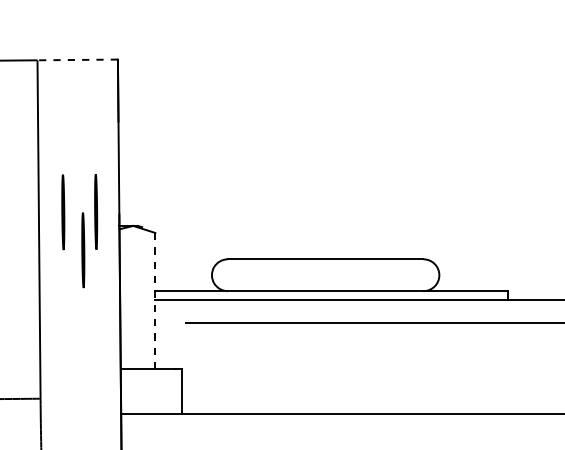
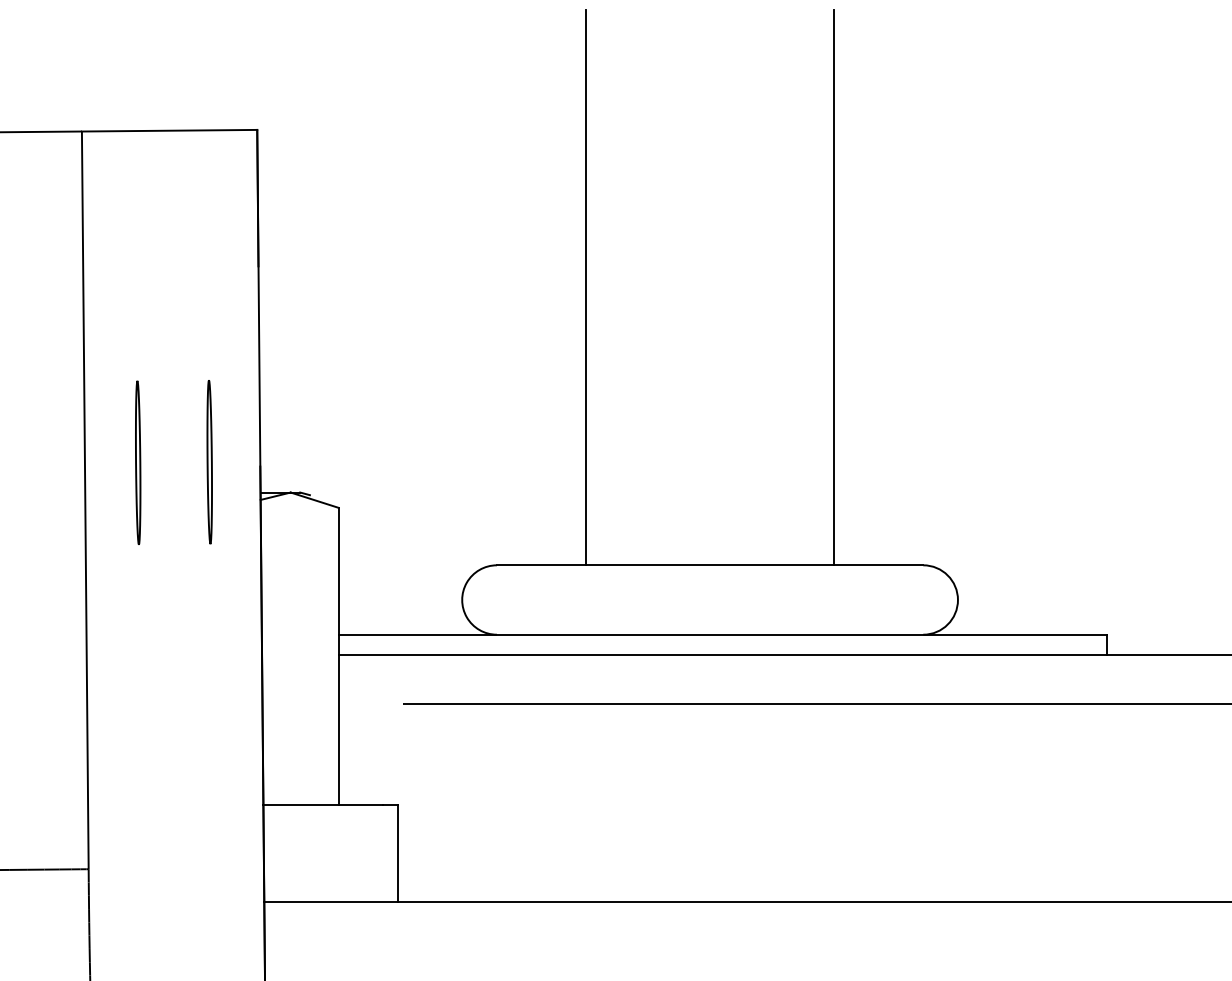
line: (77, 59) -> (169, 129), dashed -> solid
line: (268, 131) -> (585, 286), added
line: (382, 131) -> (833, 286), added
line: (83, 250) -> (182, 546), removed
line: (155, 300) -> (339, 655), dashed -> solid

